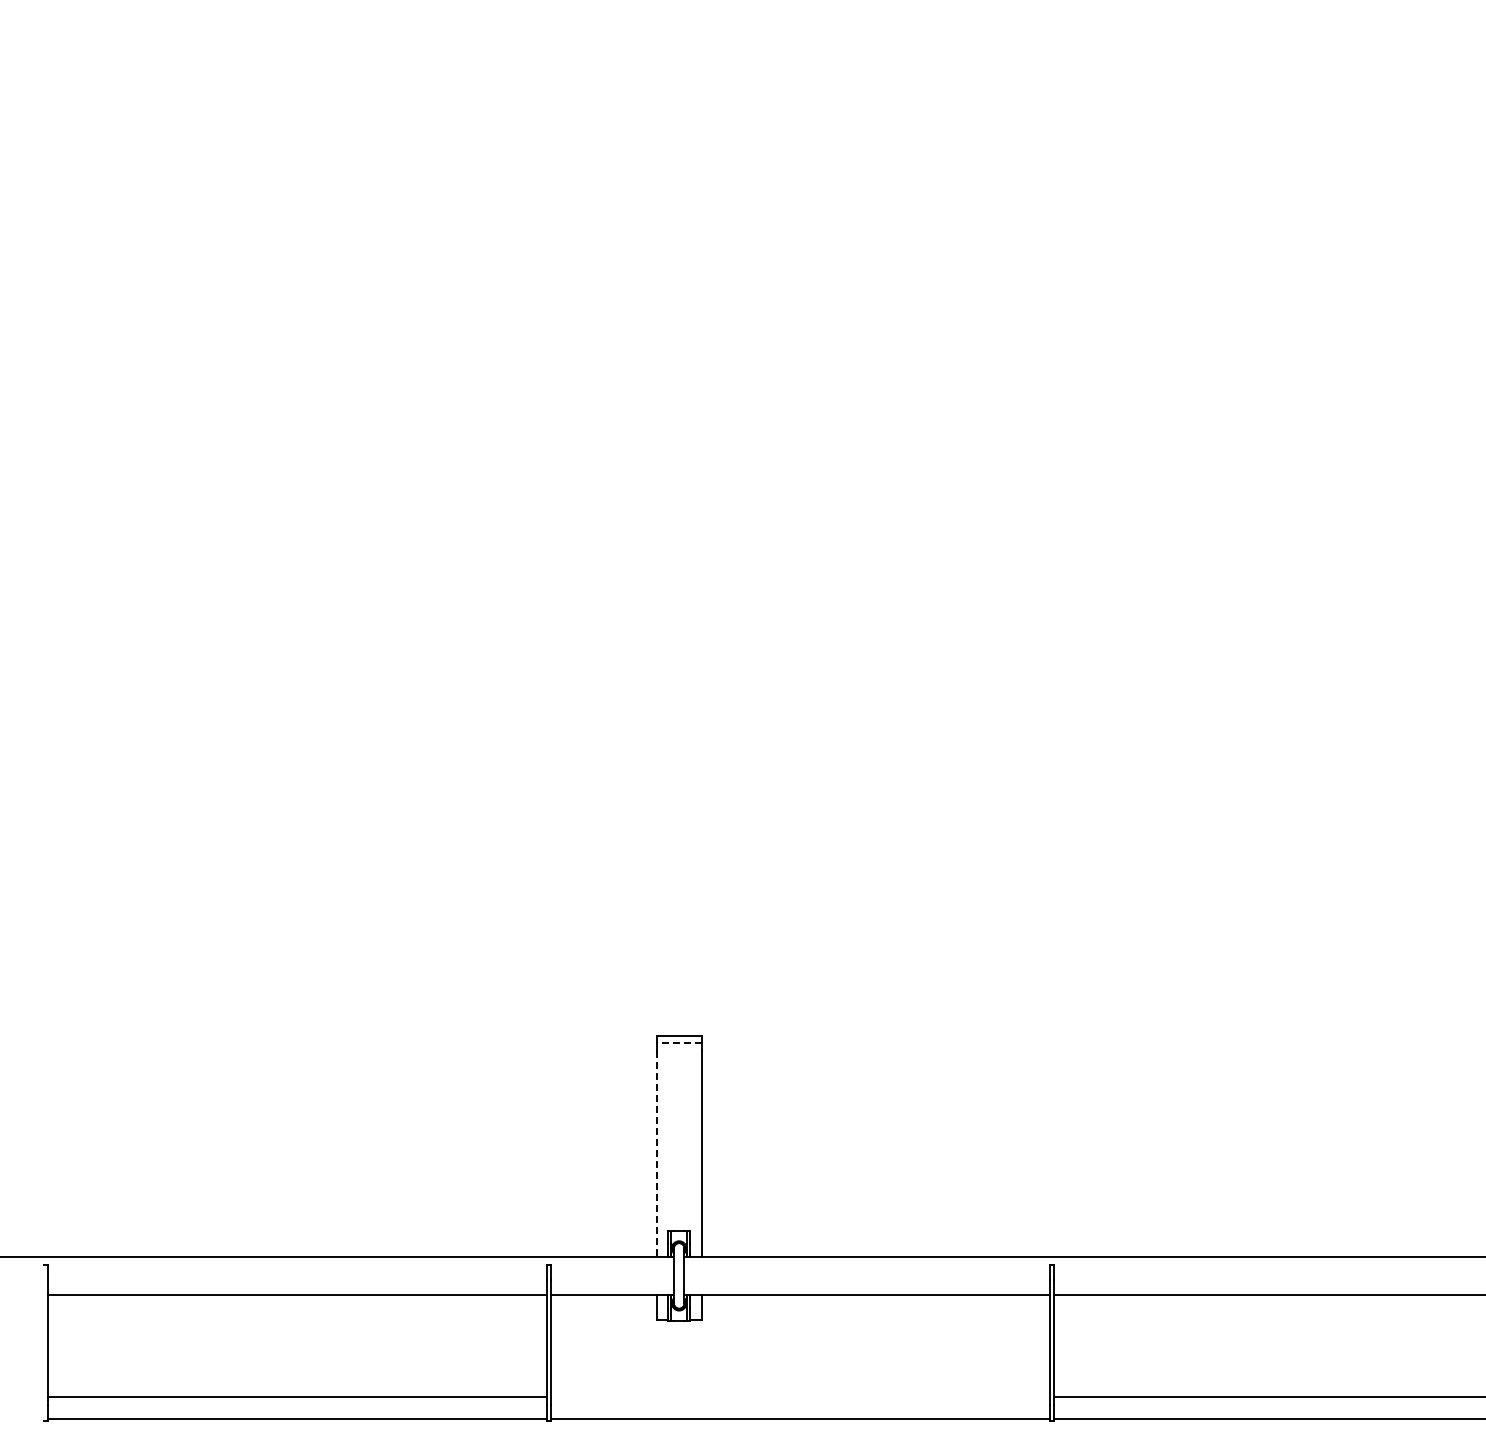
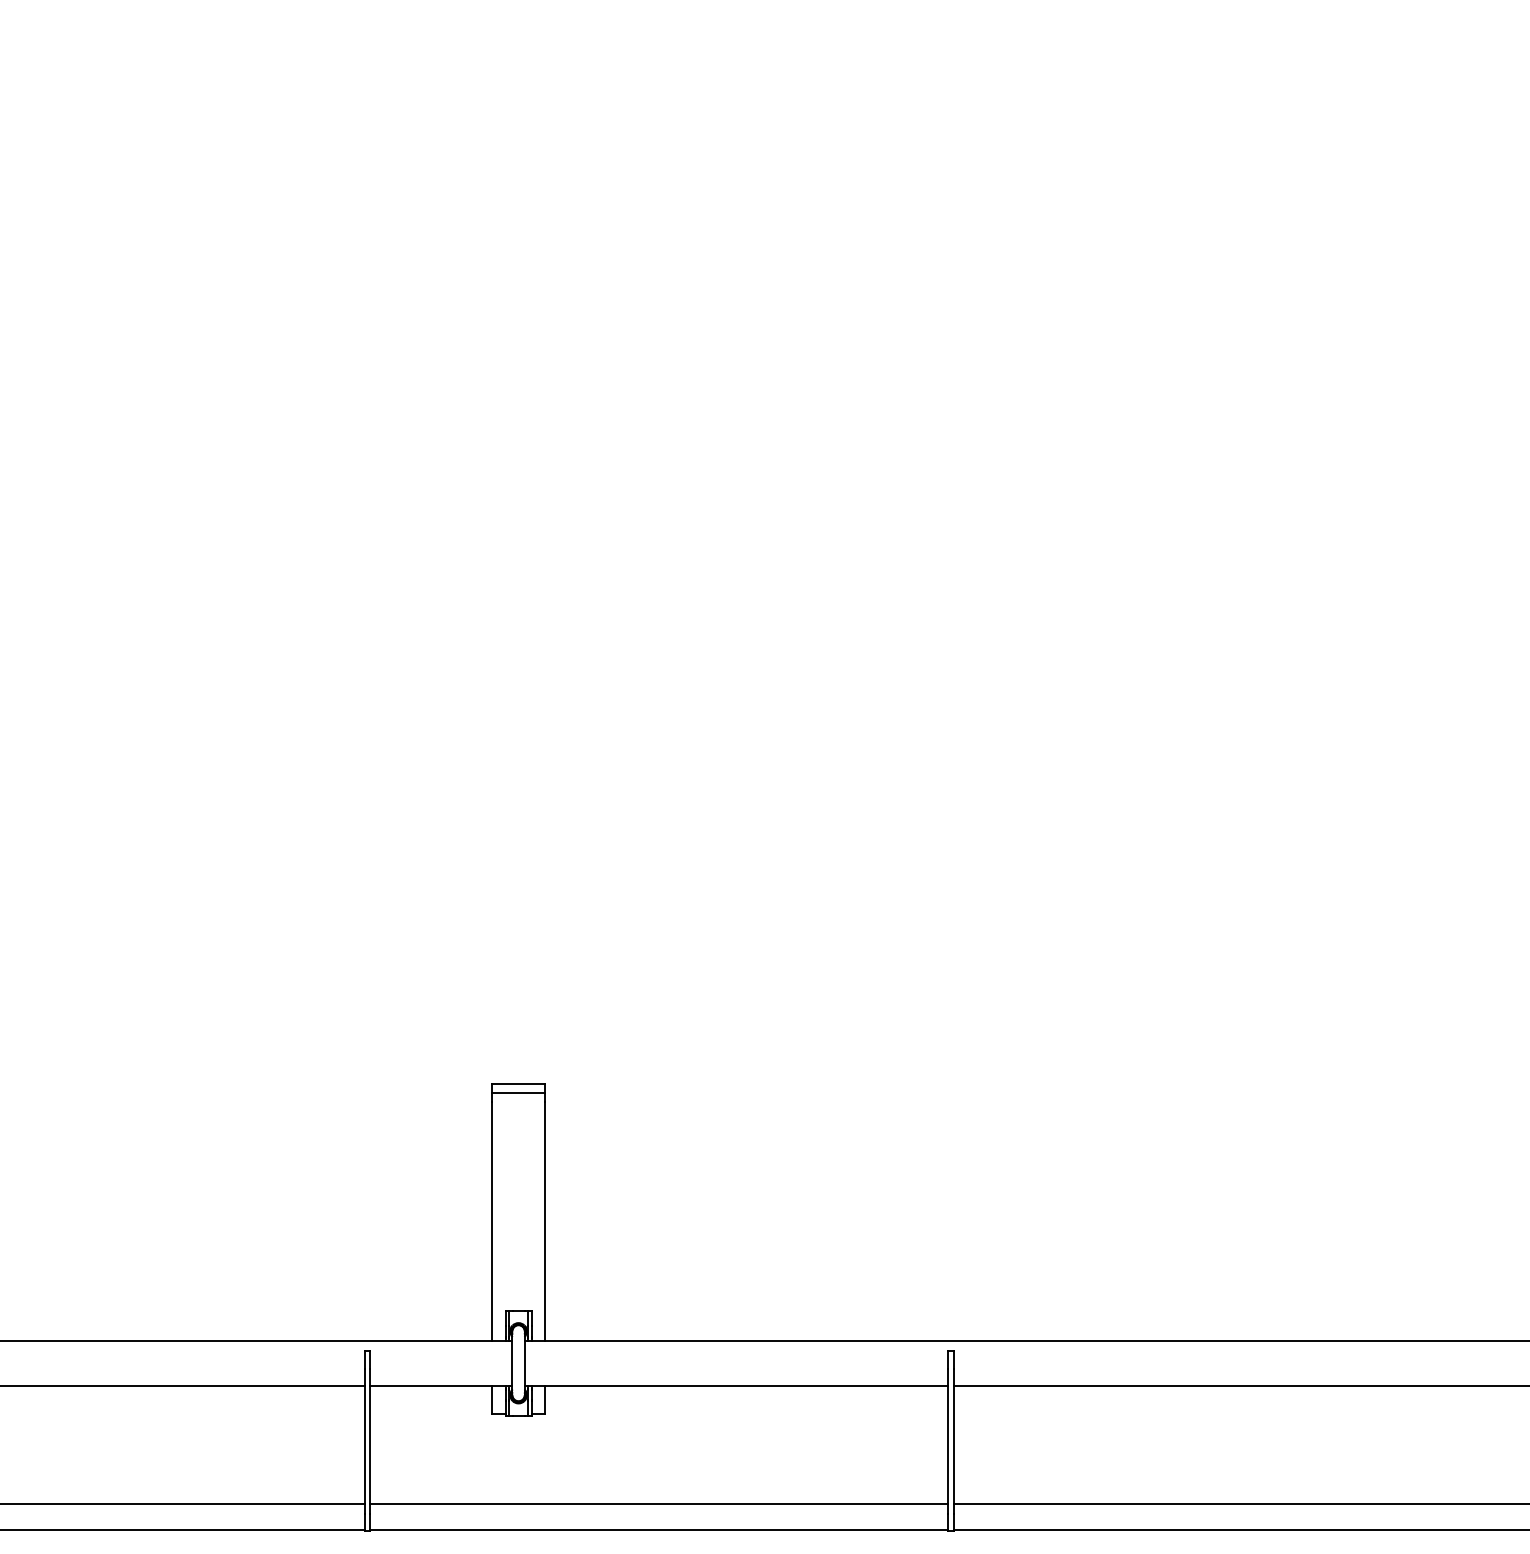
line: (679, 1043) -> (518, 1093), dashed -> solid
line: (656, 1154) -> (492, 1222), dashed -> solid
line: (800, 1396) -> (659, 1503), added

